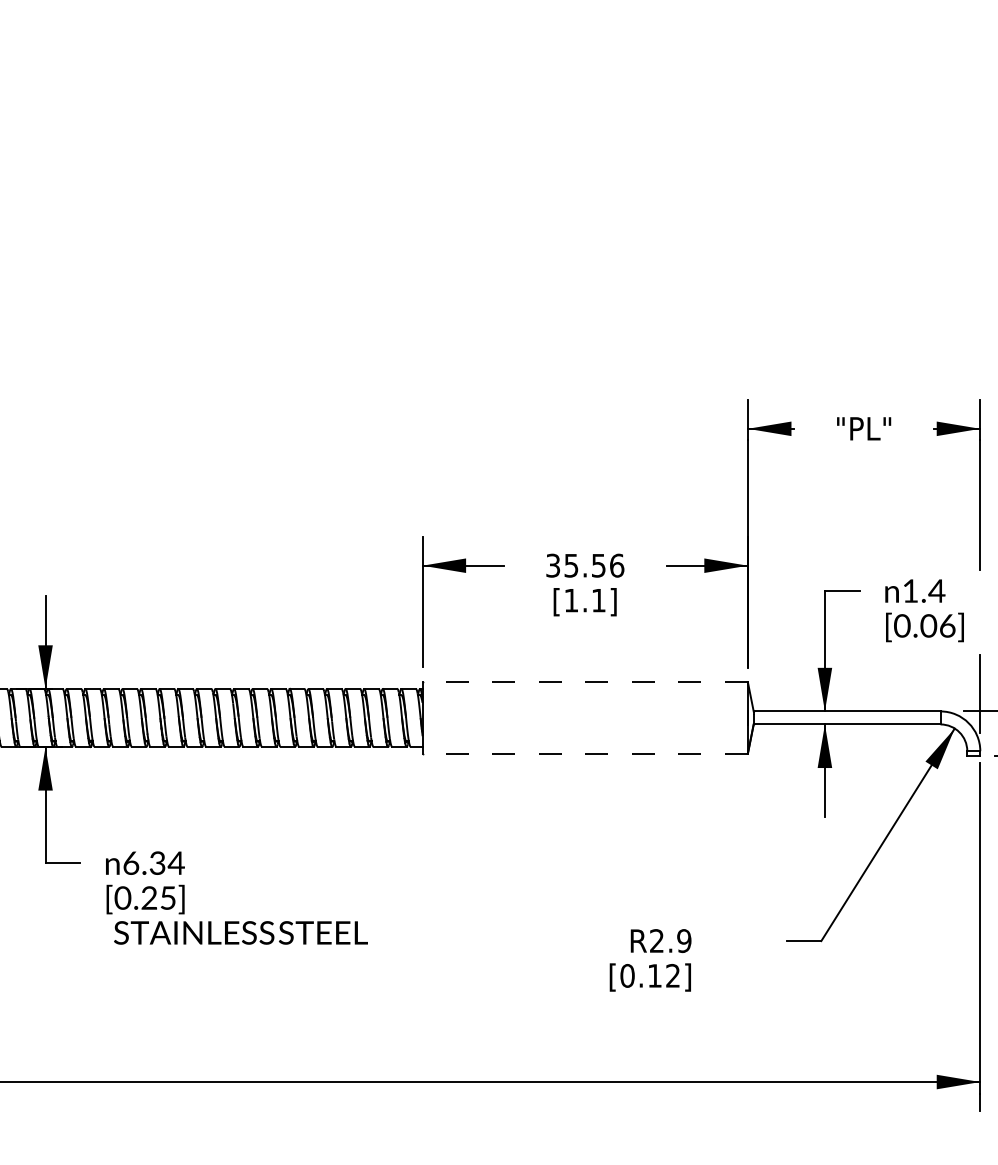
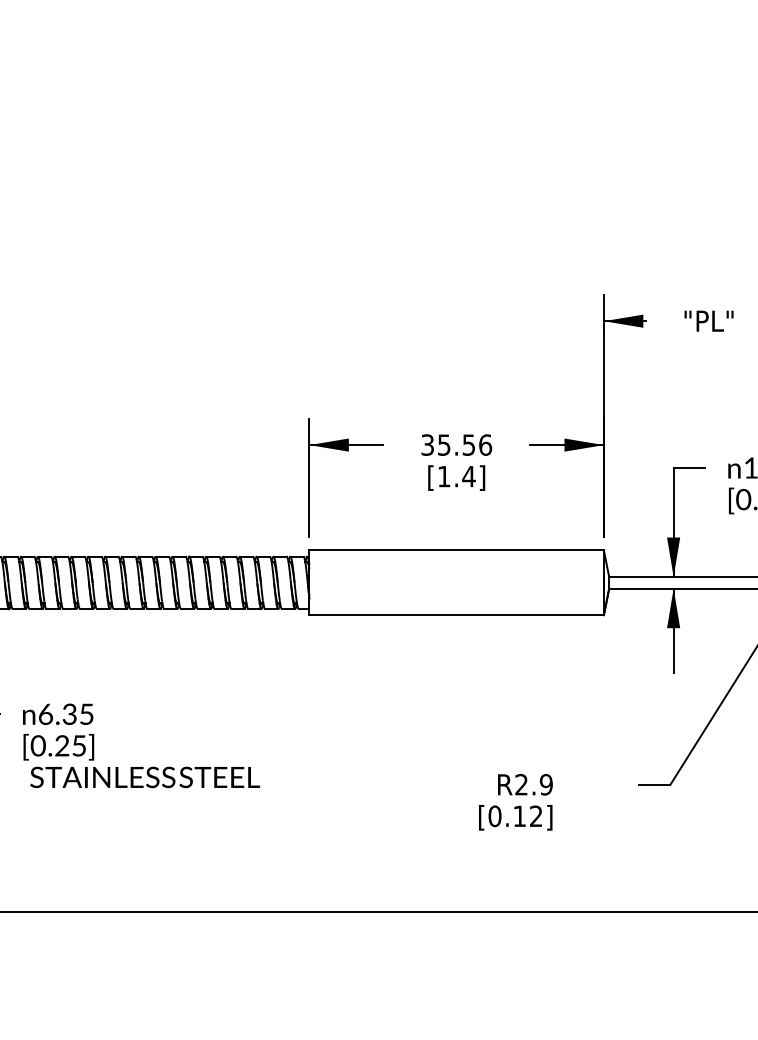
text: (598, 600) -> (468, 476), [1.1] -> [1.4]
line: (585, 681) -> (456, 549), dashed -> solid
line: (585, 753) -> (456, 615), dashed -> solid
text: (175, 862) -> (85, 713), 6.34 -> 6.35

